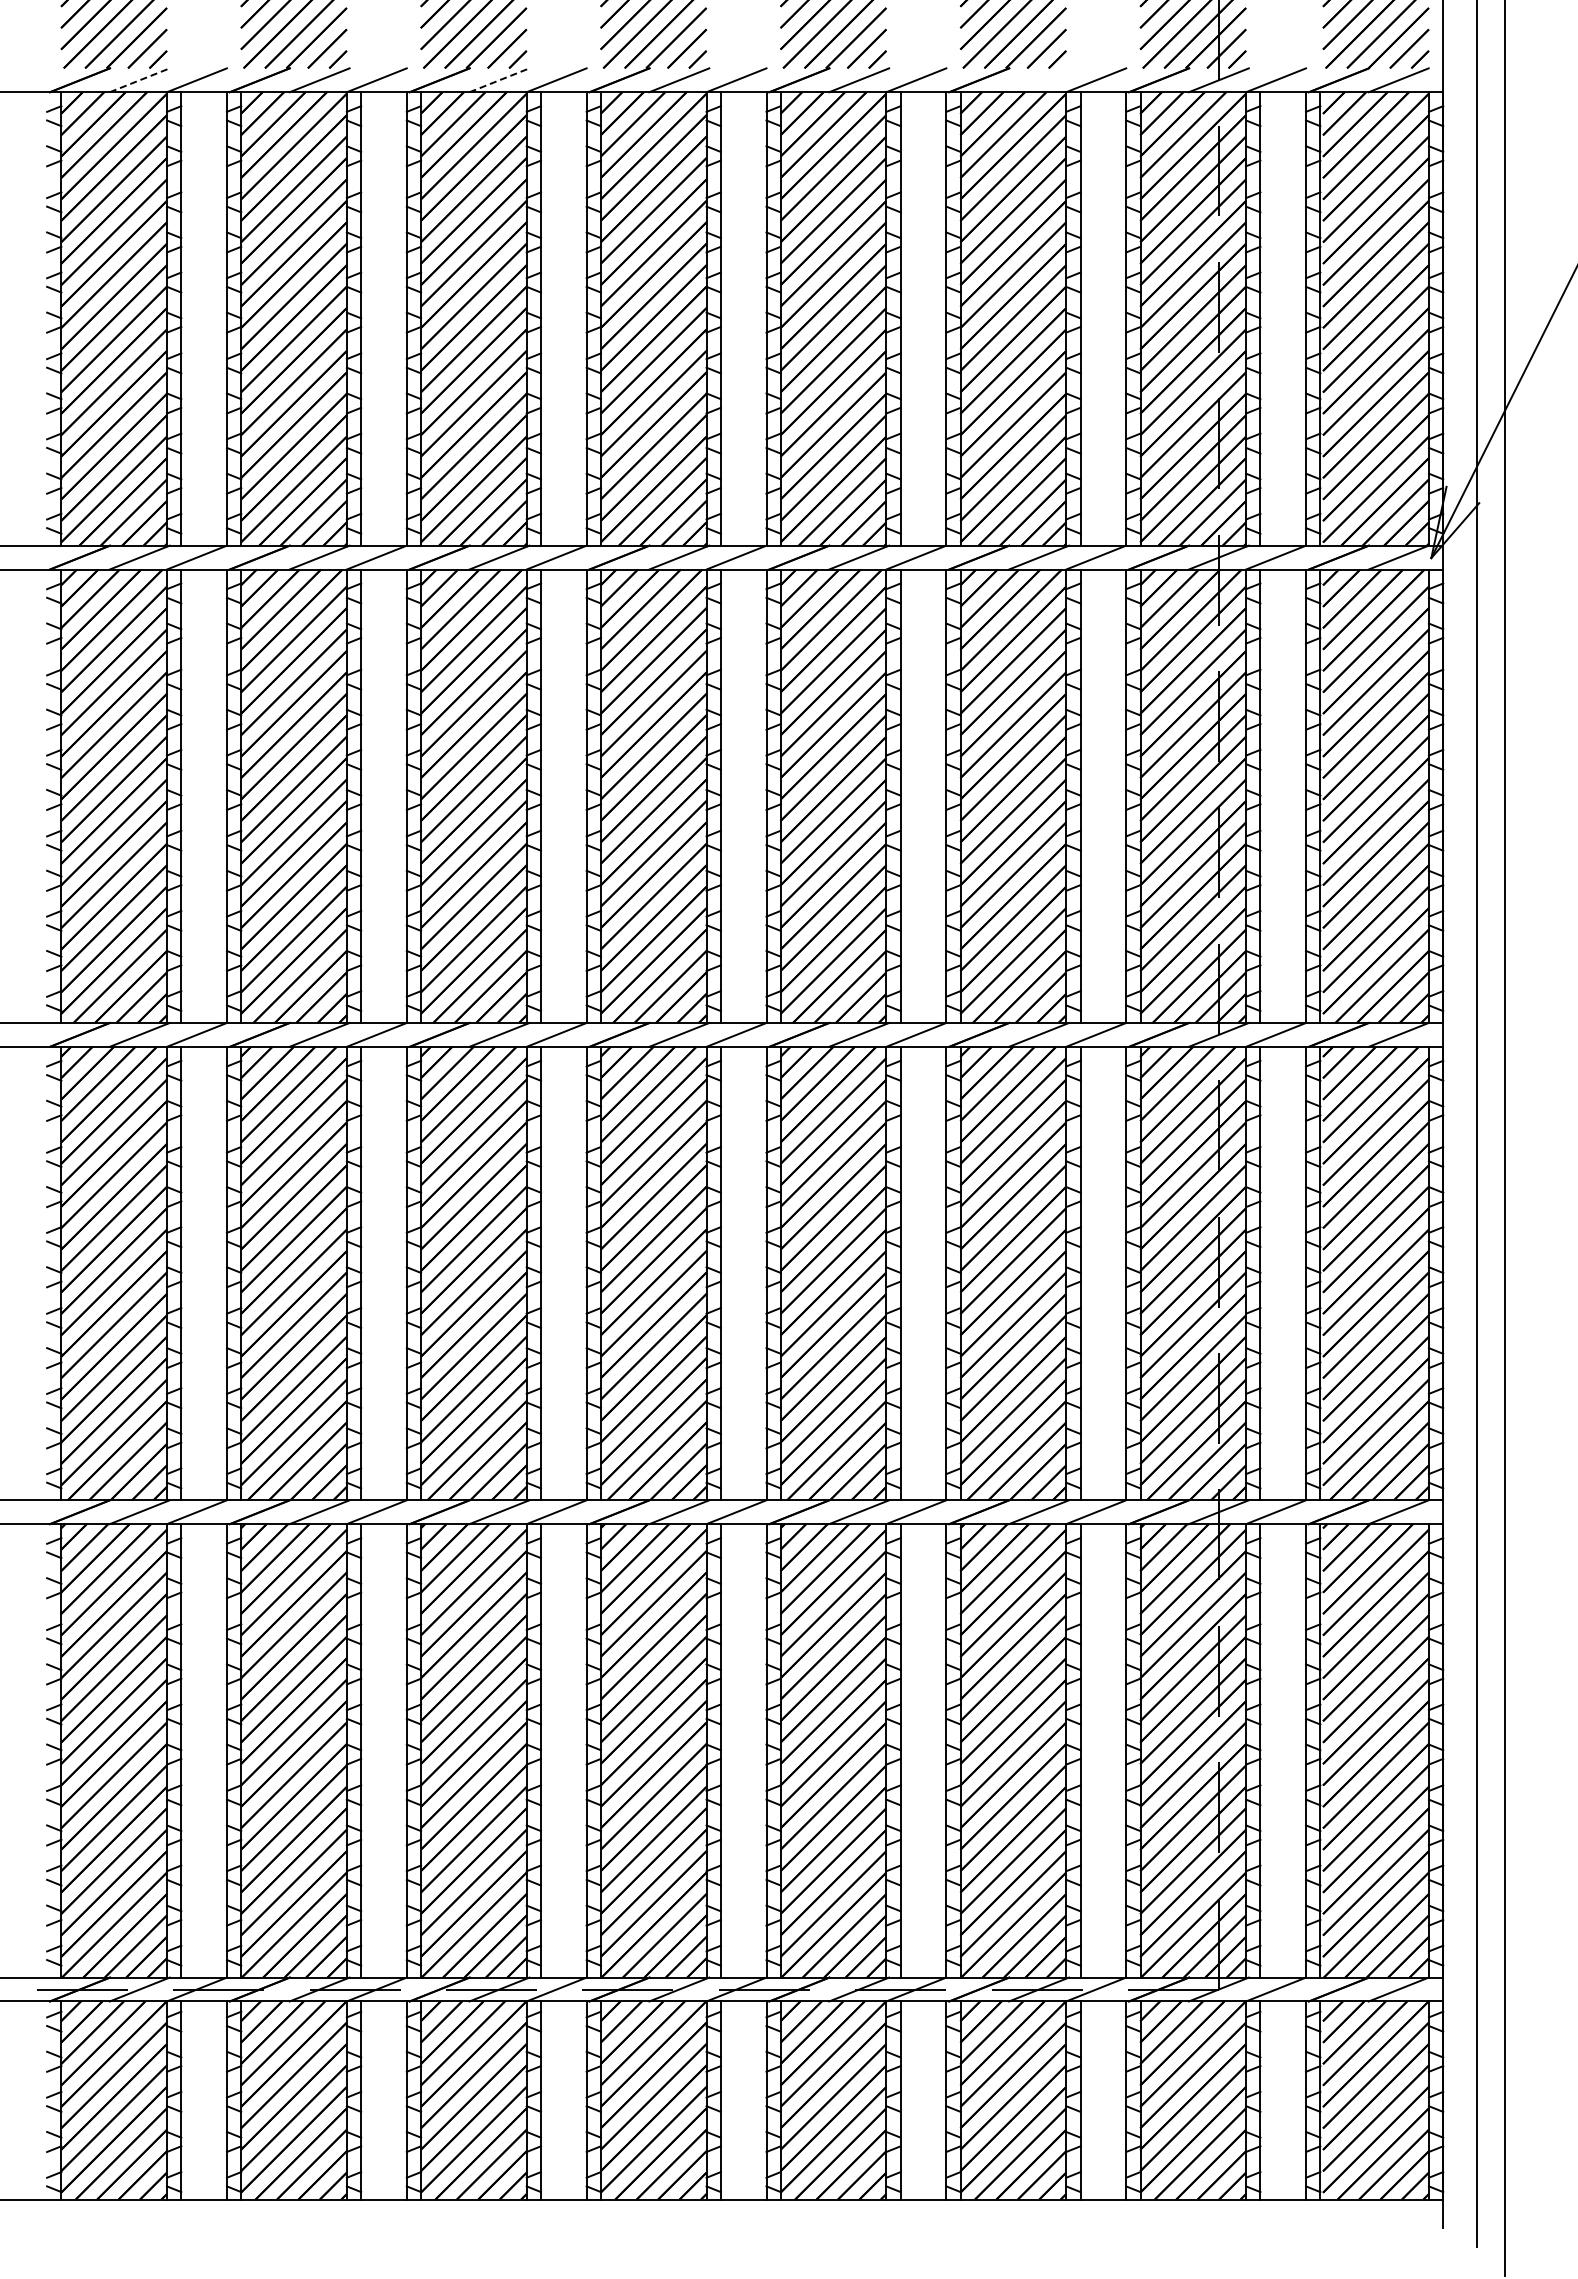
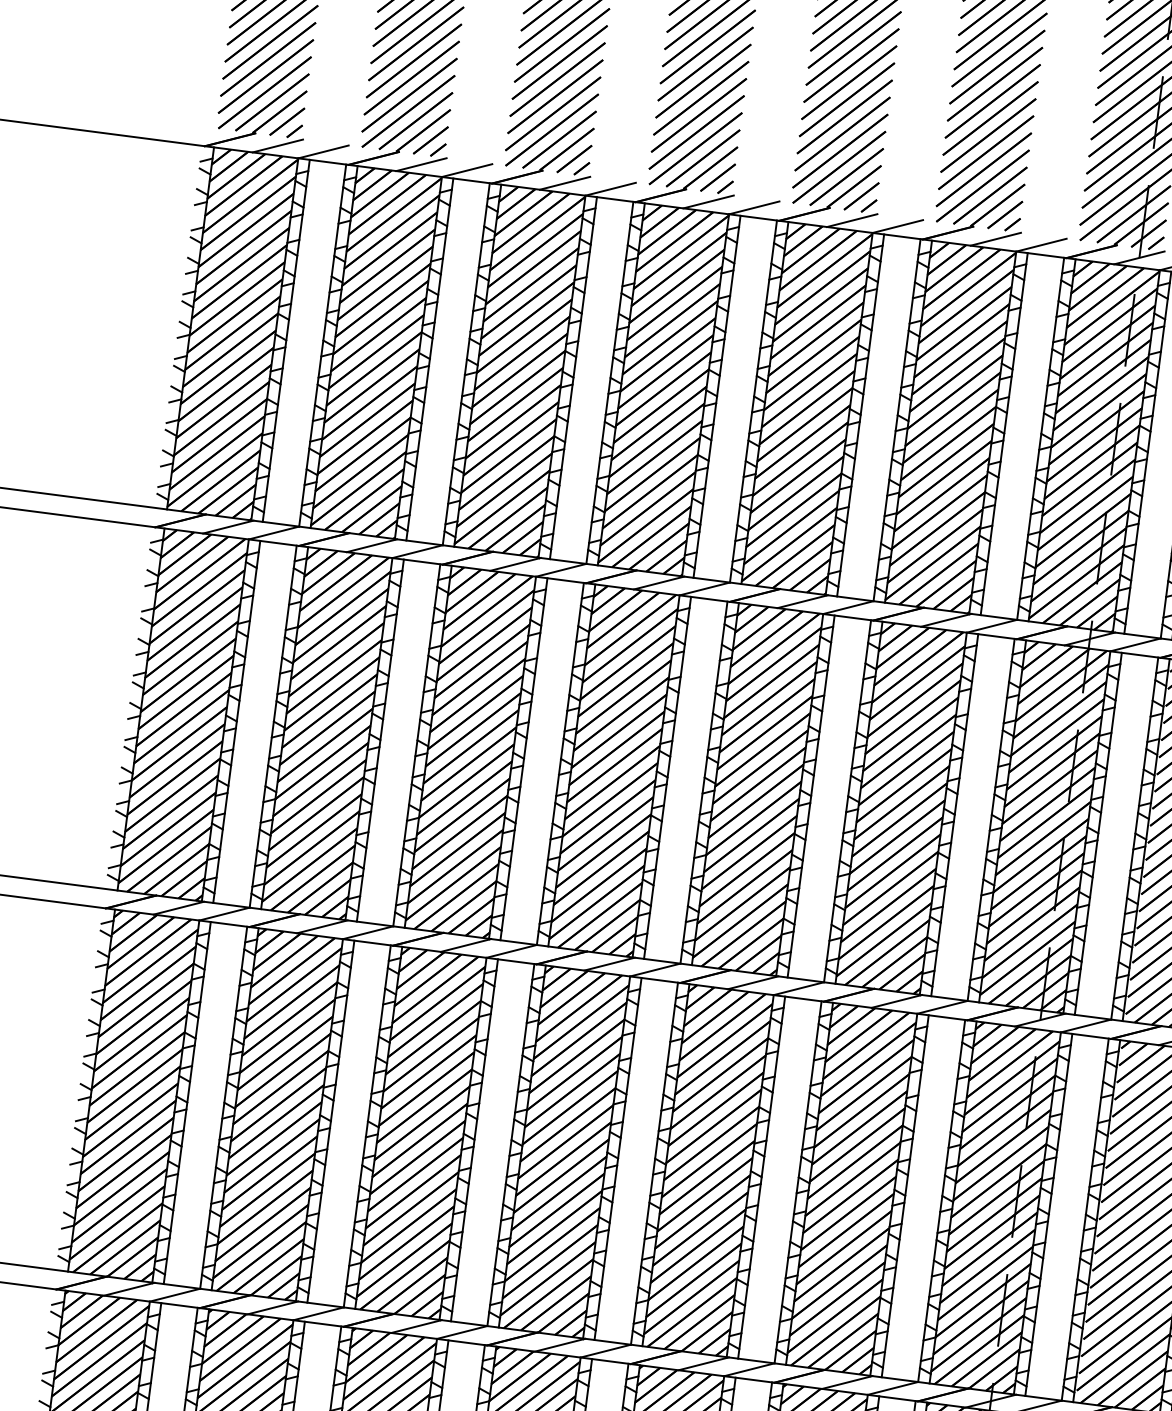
line: (140, 80) -> (278, 146), dashed -> solid
line: (499, 80) -> (565, 183), dashed -> solid
line: (1039, 80) -> (996, 239), added

